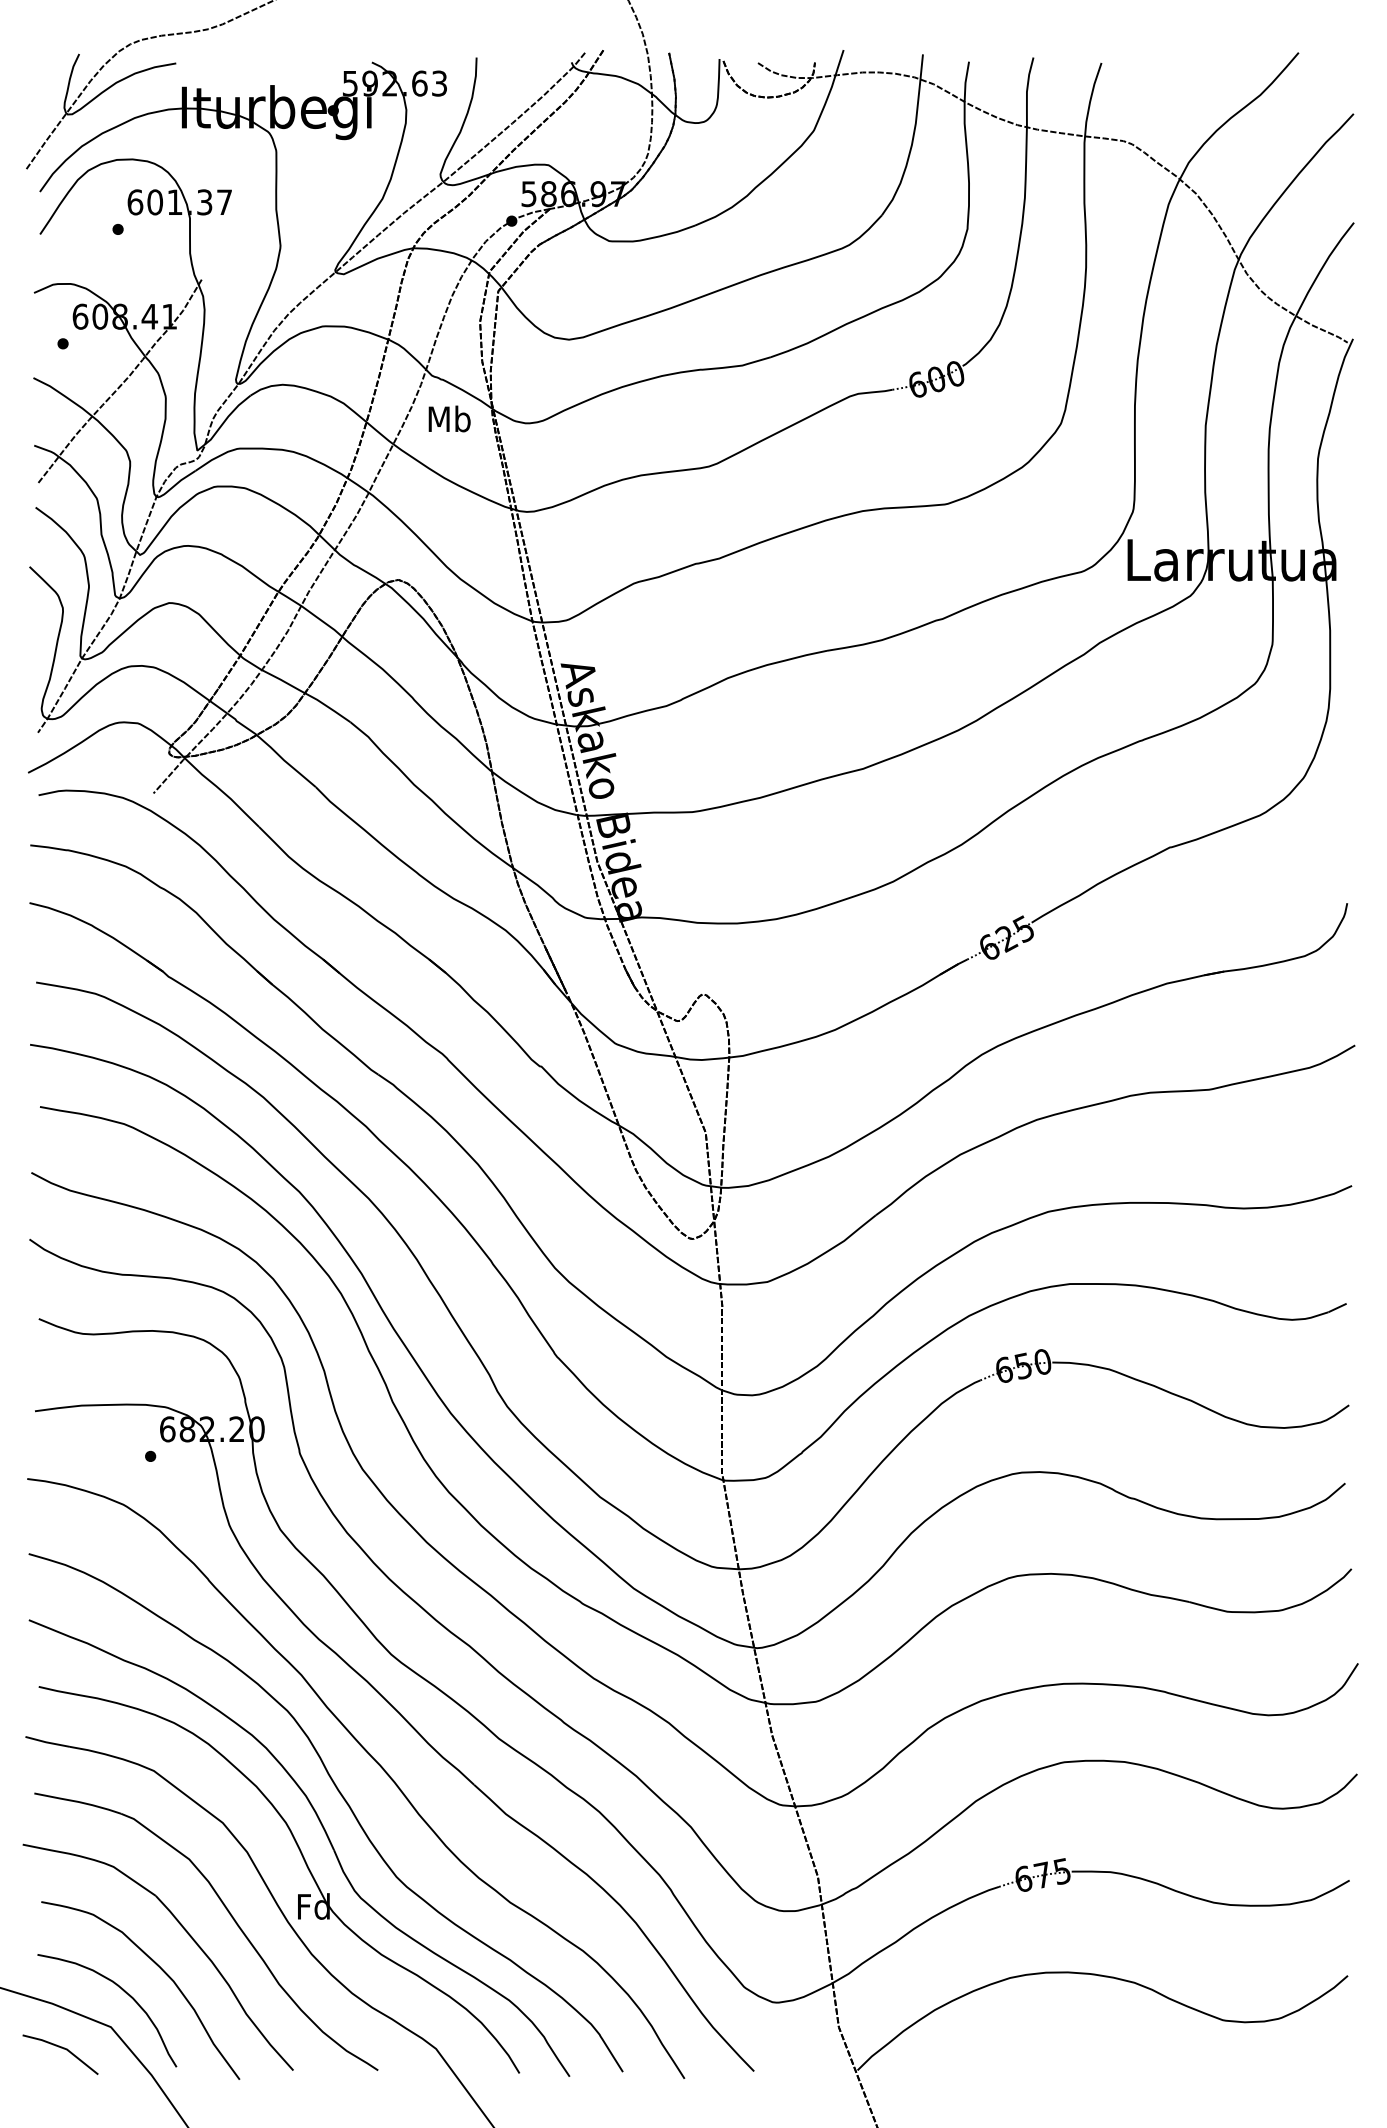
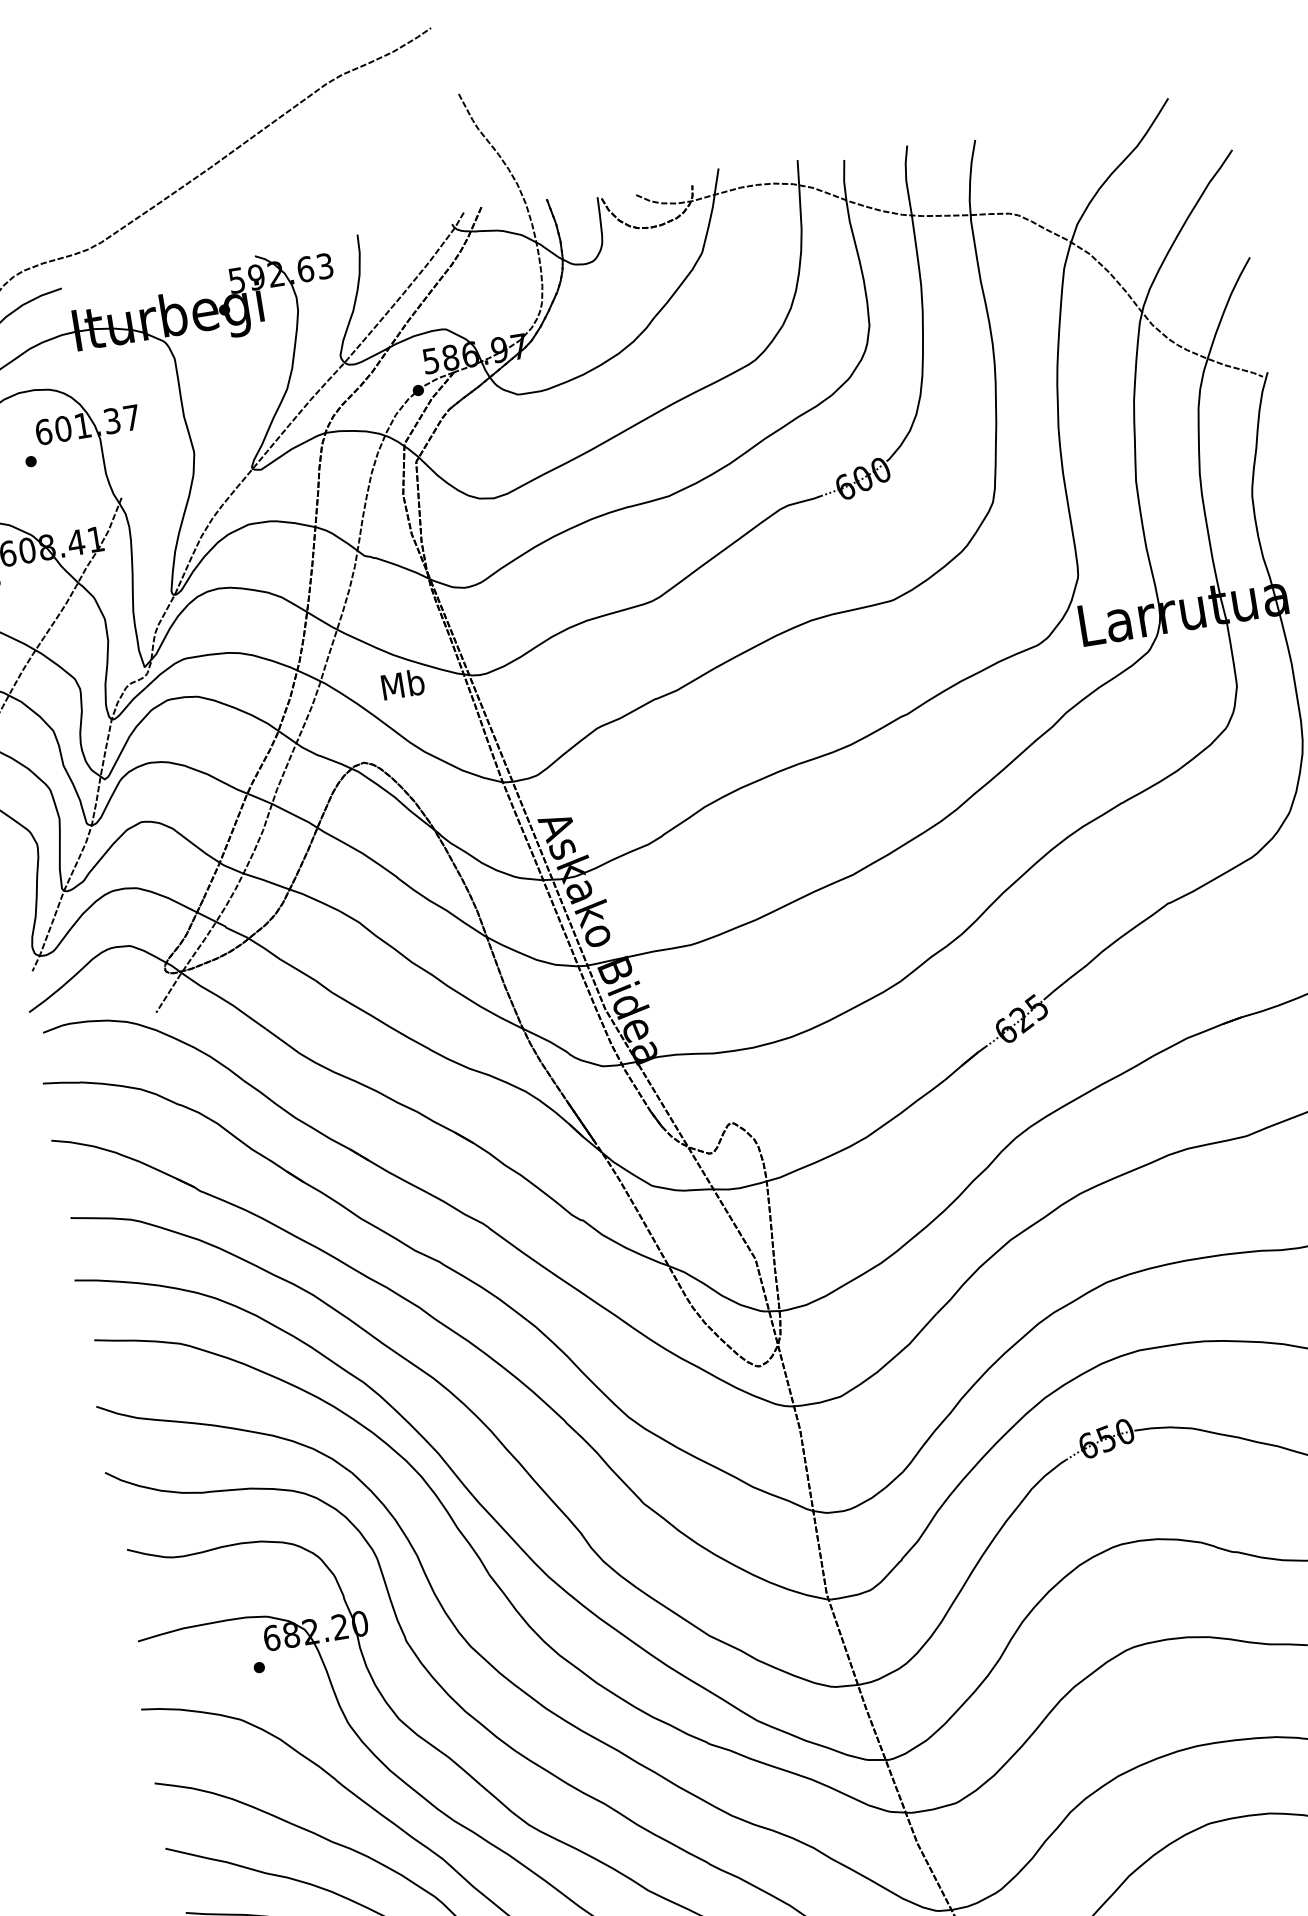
text: (449, 418) -> (402, 684), moved

